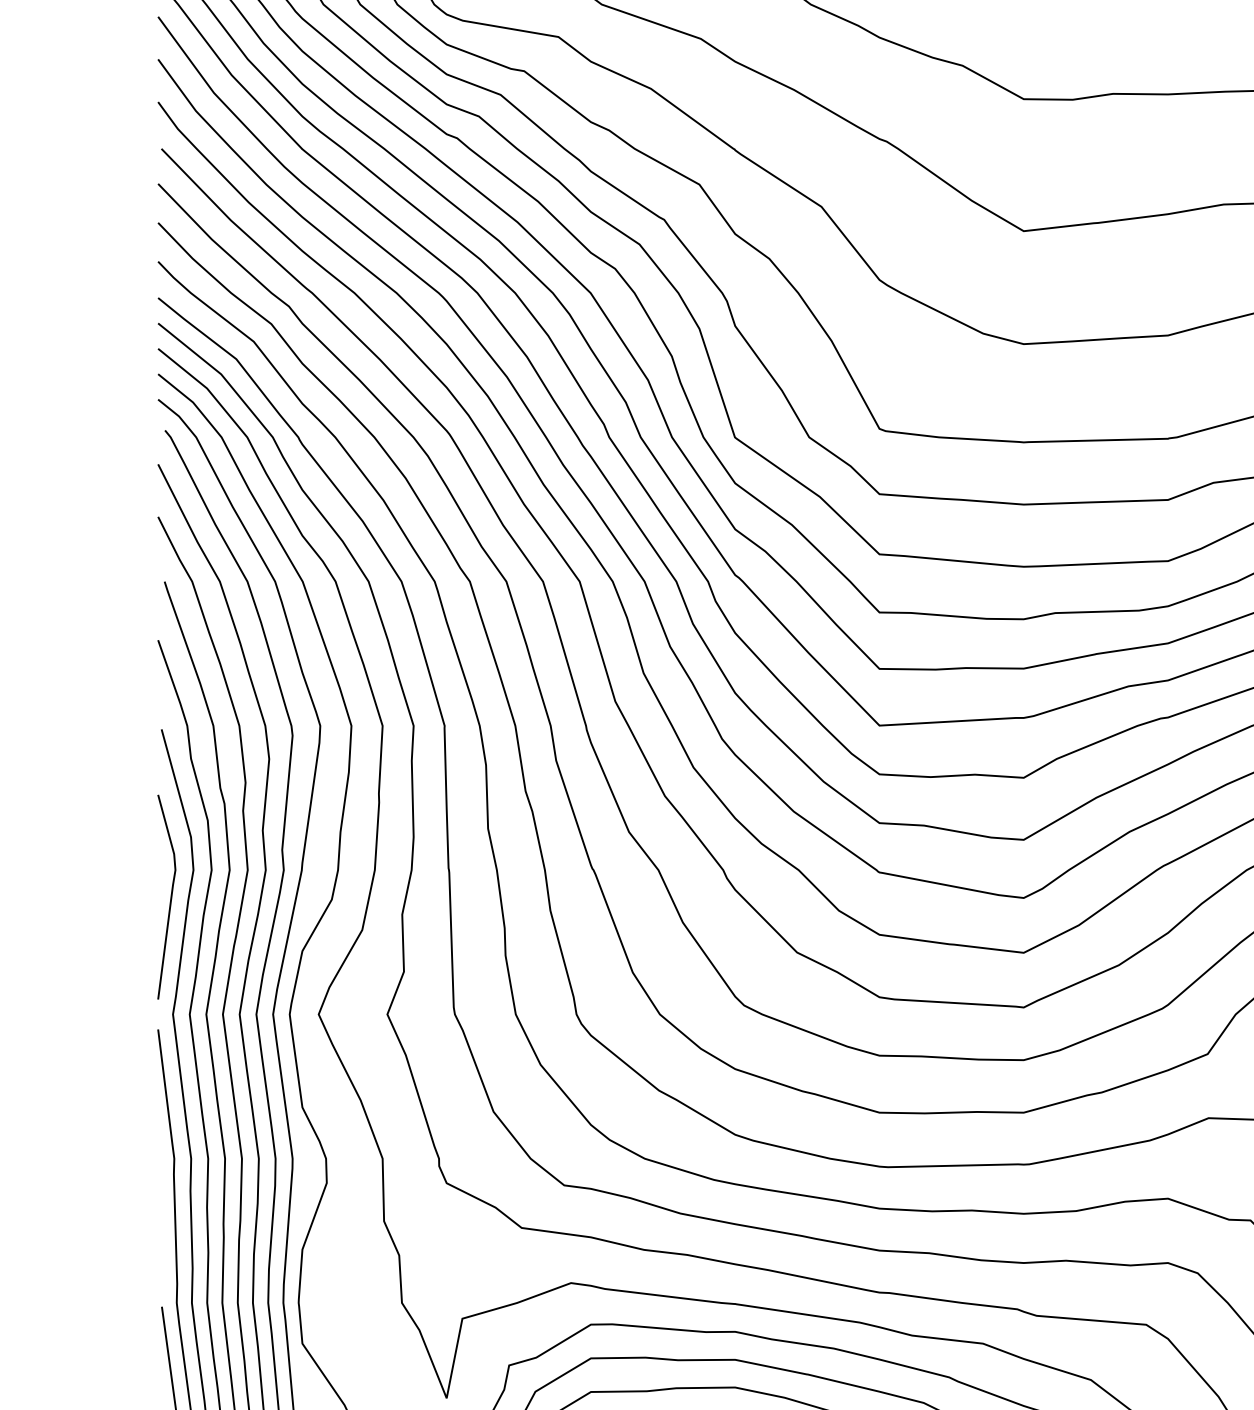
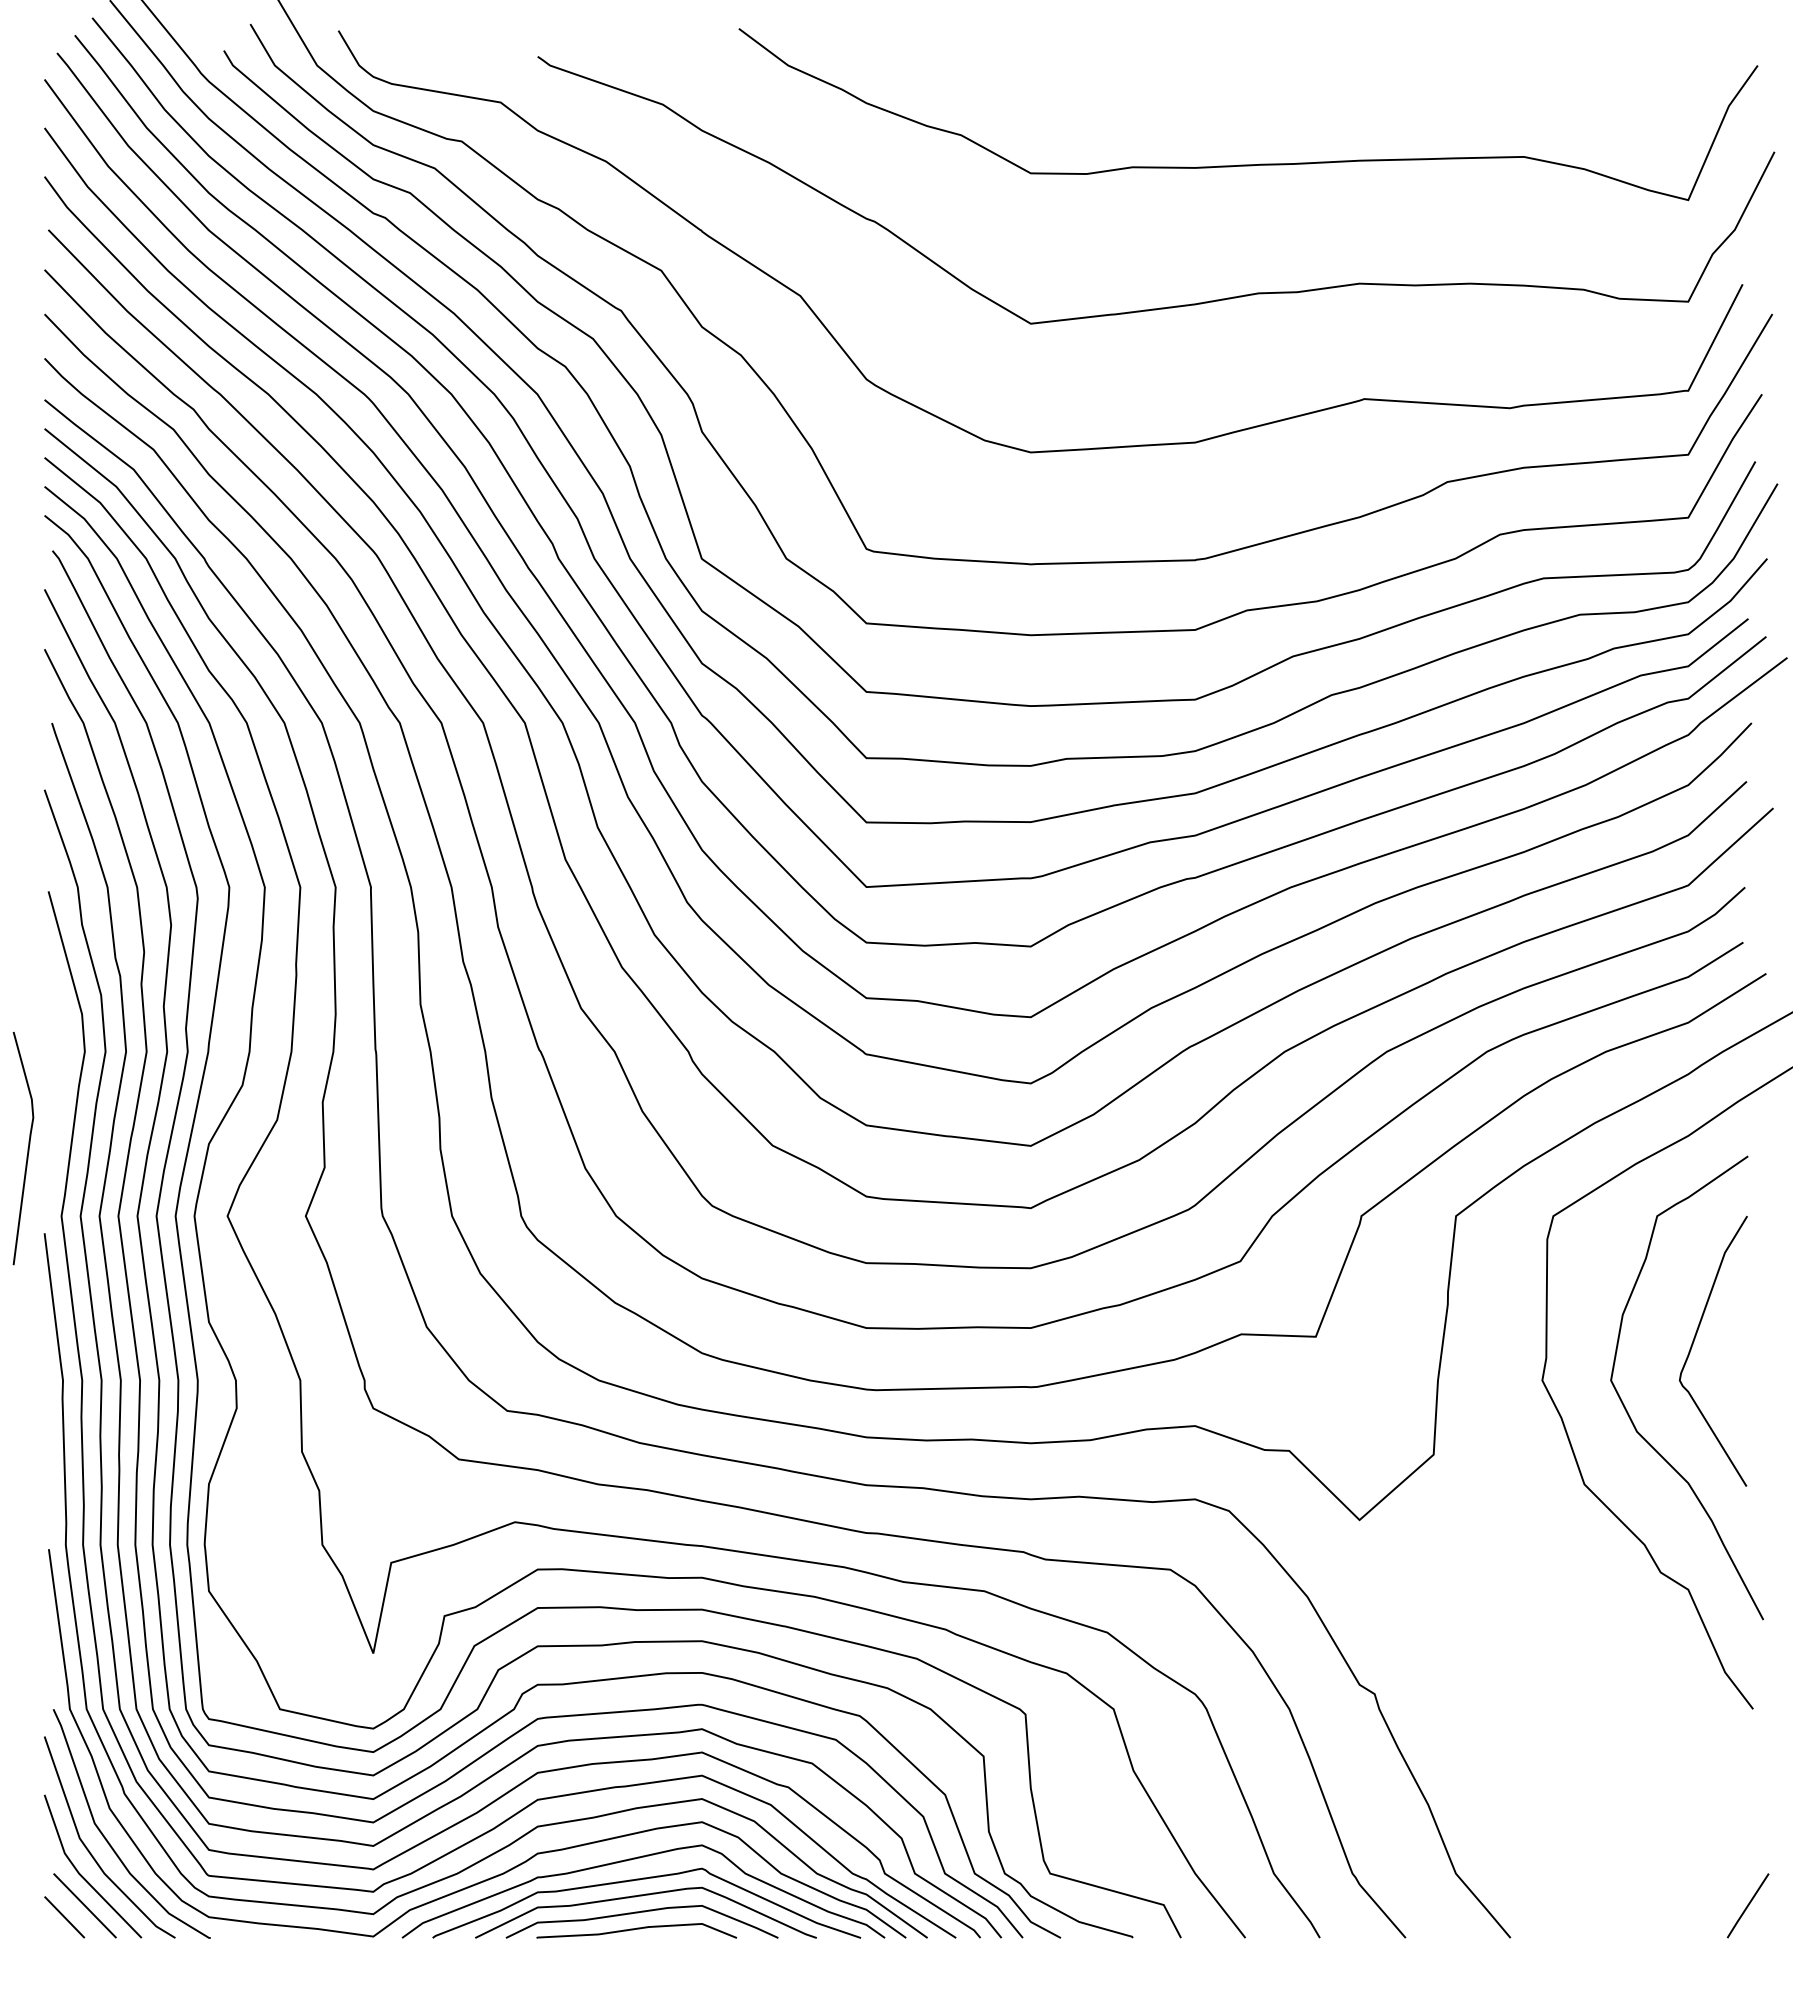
line: (170, 897) -> (27, 1148), moved

